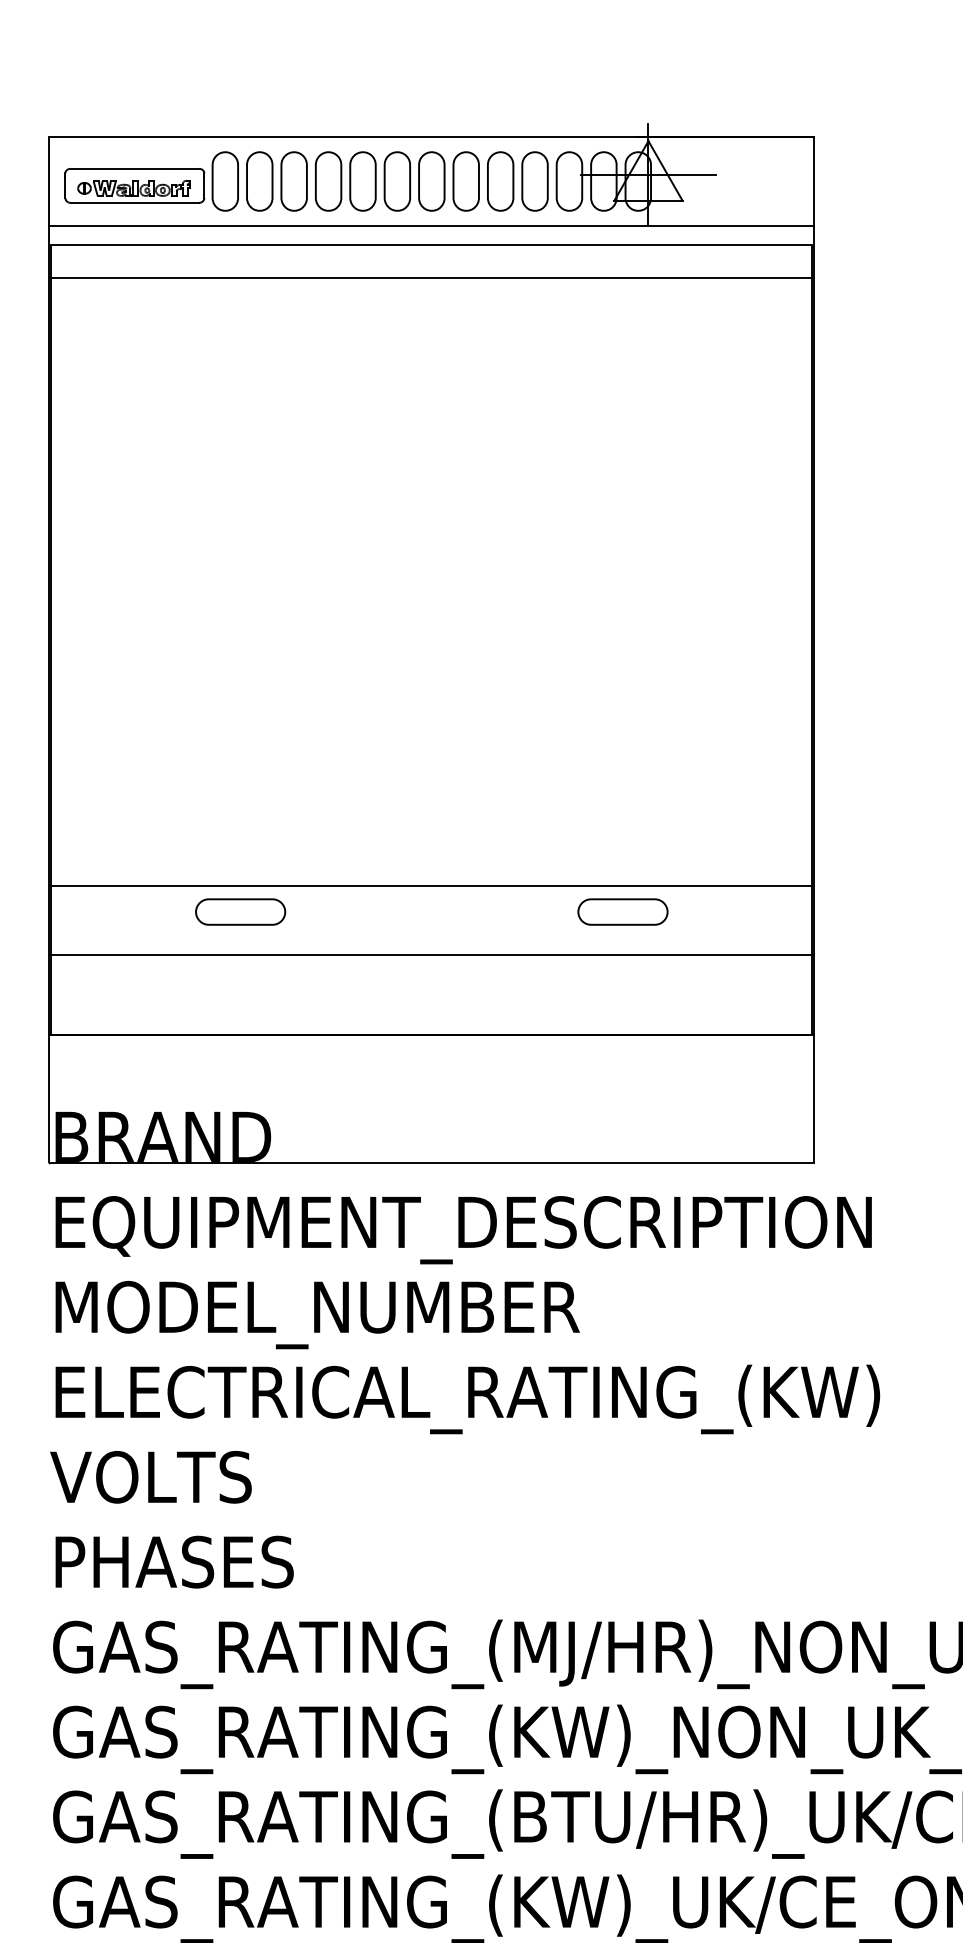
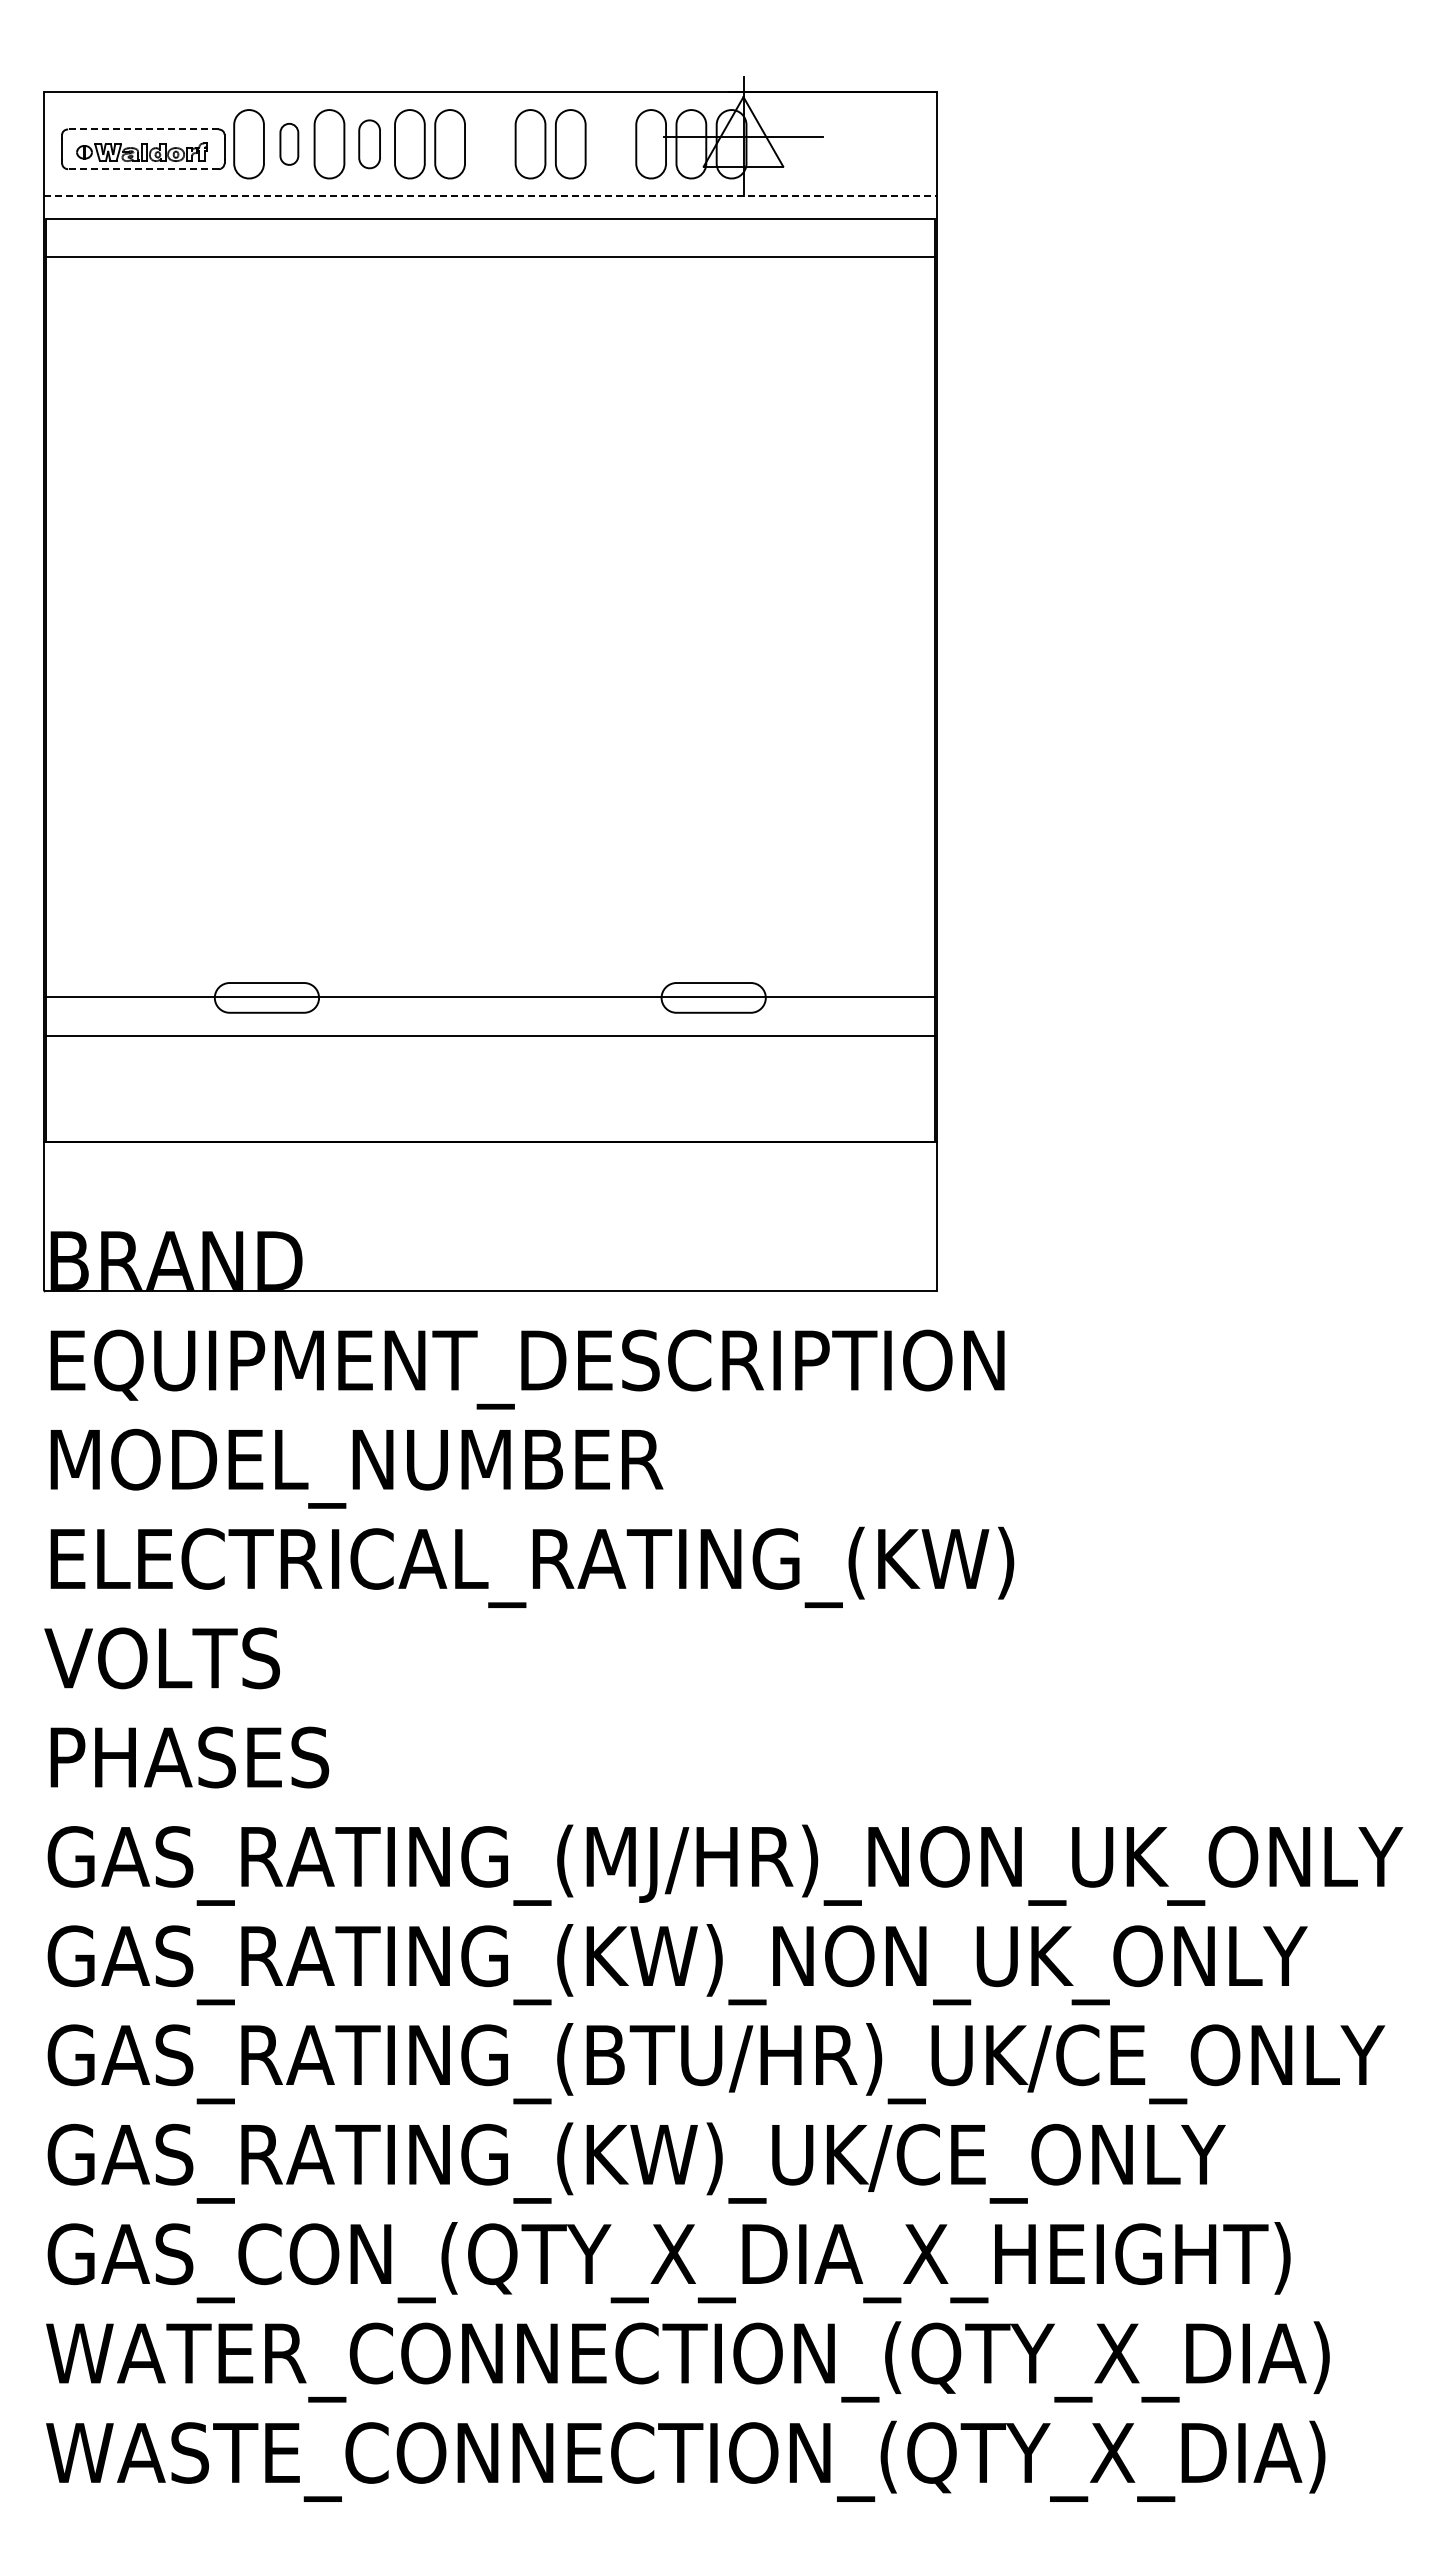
line: (134, 168) -> (142, 129), solid -> dashed
part: (259, 181) -> (289, 144), size x0.6
part: (328, 181) -> (369, 144), size x0.7
part: (431, 181) -> (490, 144), removed
part: (534, 181) -> (610, 144), removed
line: (134, 203) -> (142, 169), solid -> dashed
line: (431, 226) -> (490, 196), solid -> dashed
line: (431, 886) -> (489, 1036), moved
line: (431, 955) -> (489, 997), moved

